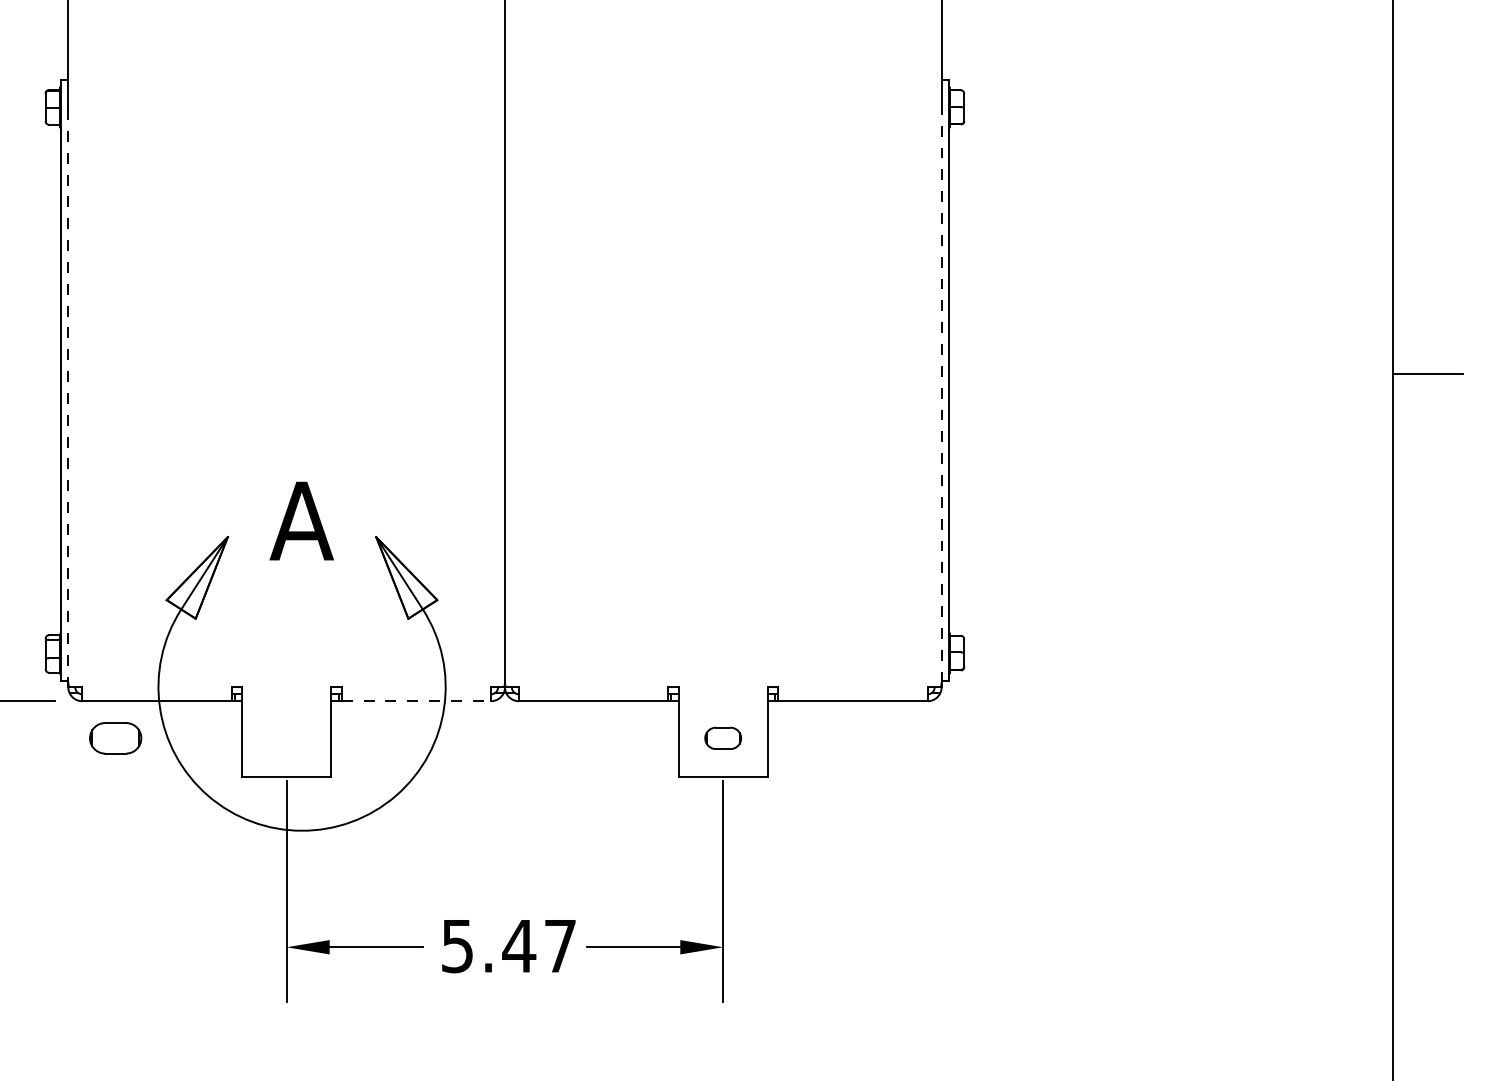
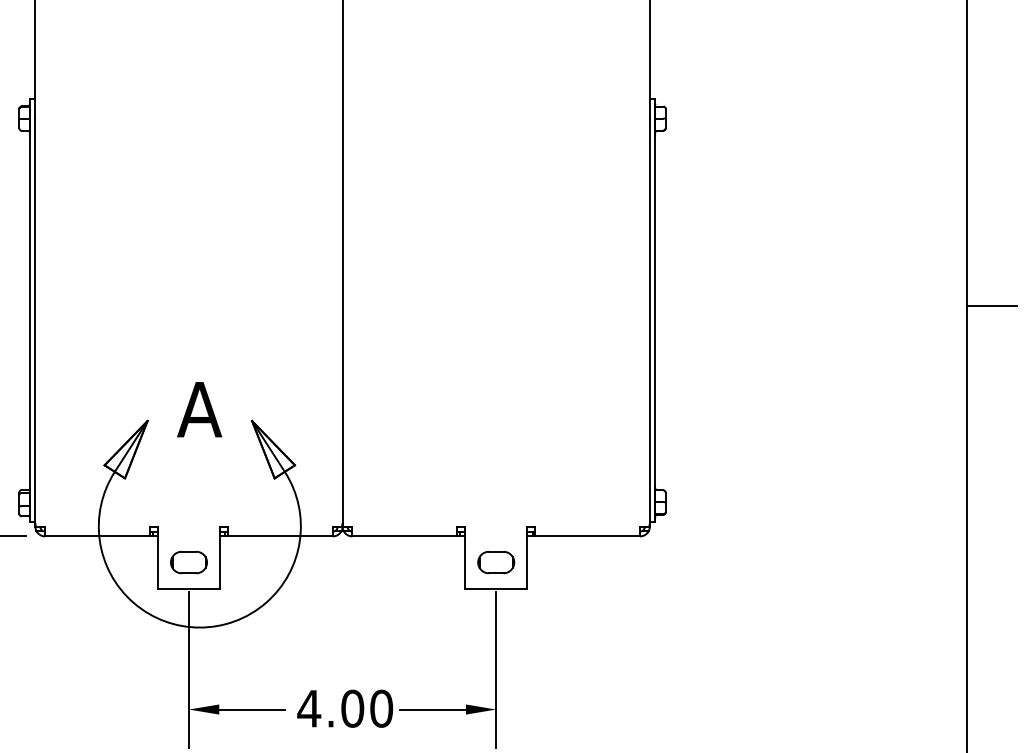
line: (68, 395) -> (35, 321), dashed -> solid
line: (941, 395) -> (649, 321), dashed -> solid
line: (416, 701) -> (280, 536), dashed -> solid
part: (115, 738) -> (188, 562), moved
part: (722, 738) -> (495, 562), size x1.43
text: (508, 946) -> (345, 709), 5.47 -> 4.00

